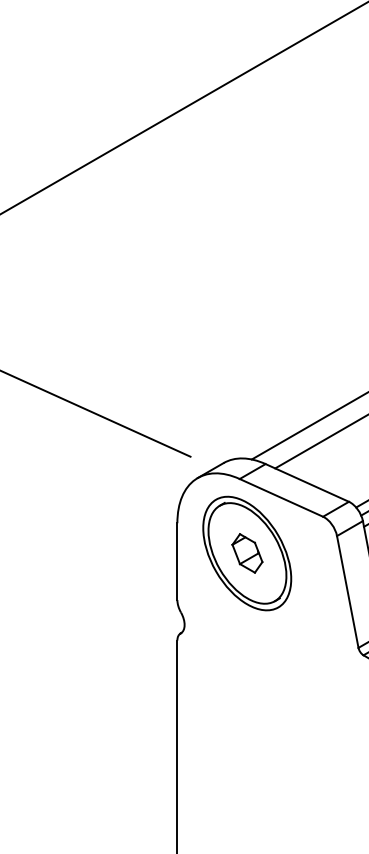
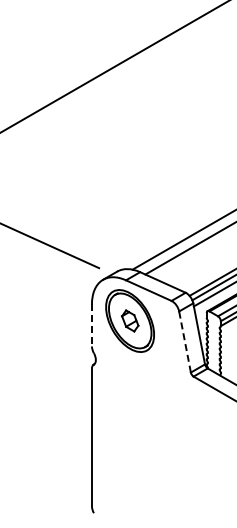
line: (176, 561) -> (91, 325), solid -> dashed
line: (346, 591) -> (184, 341), solid -> dashed

